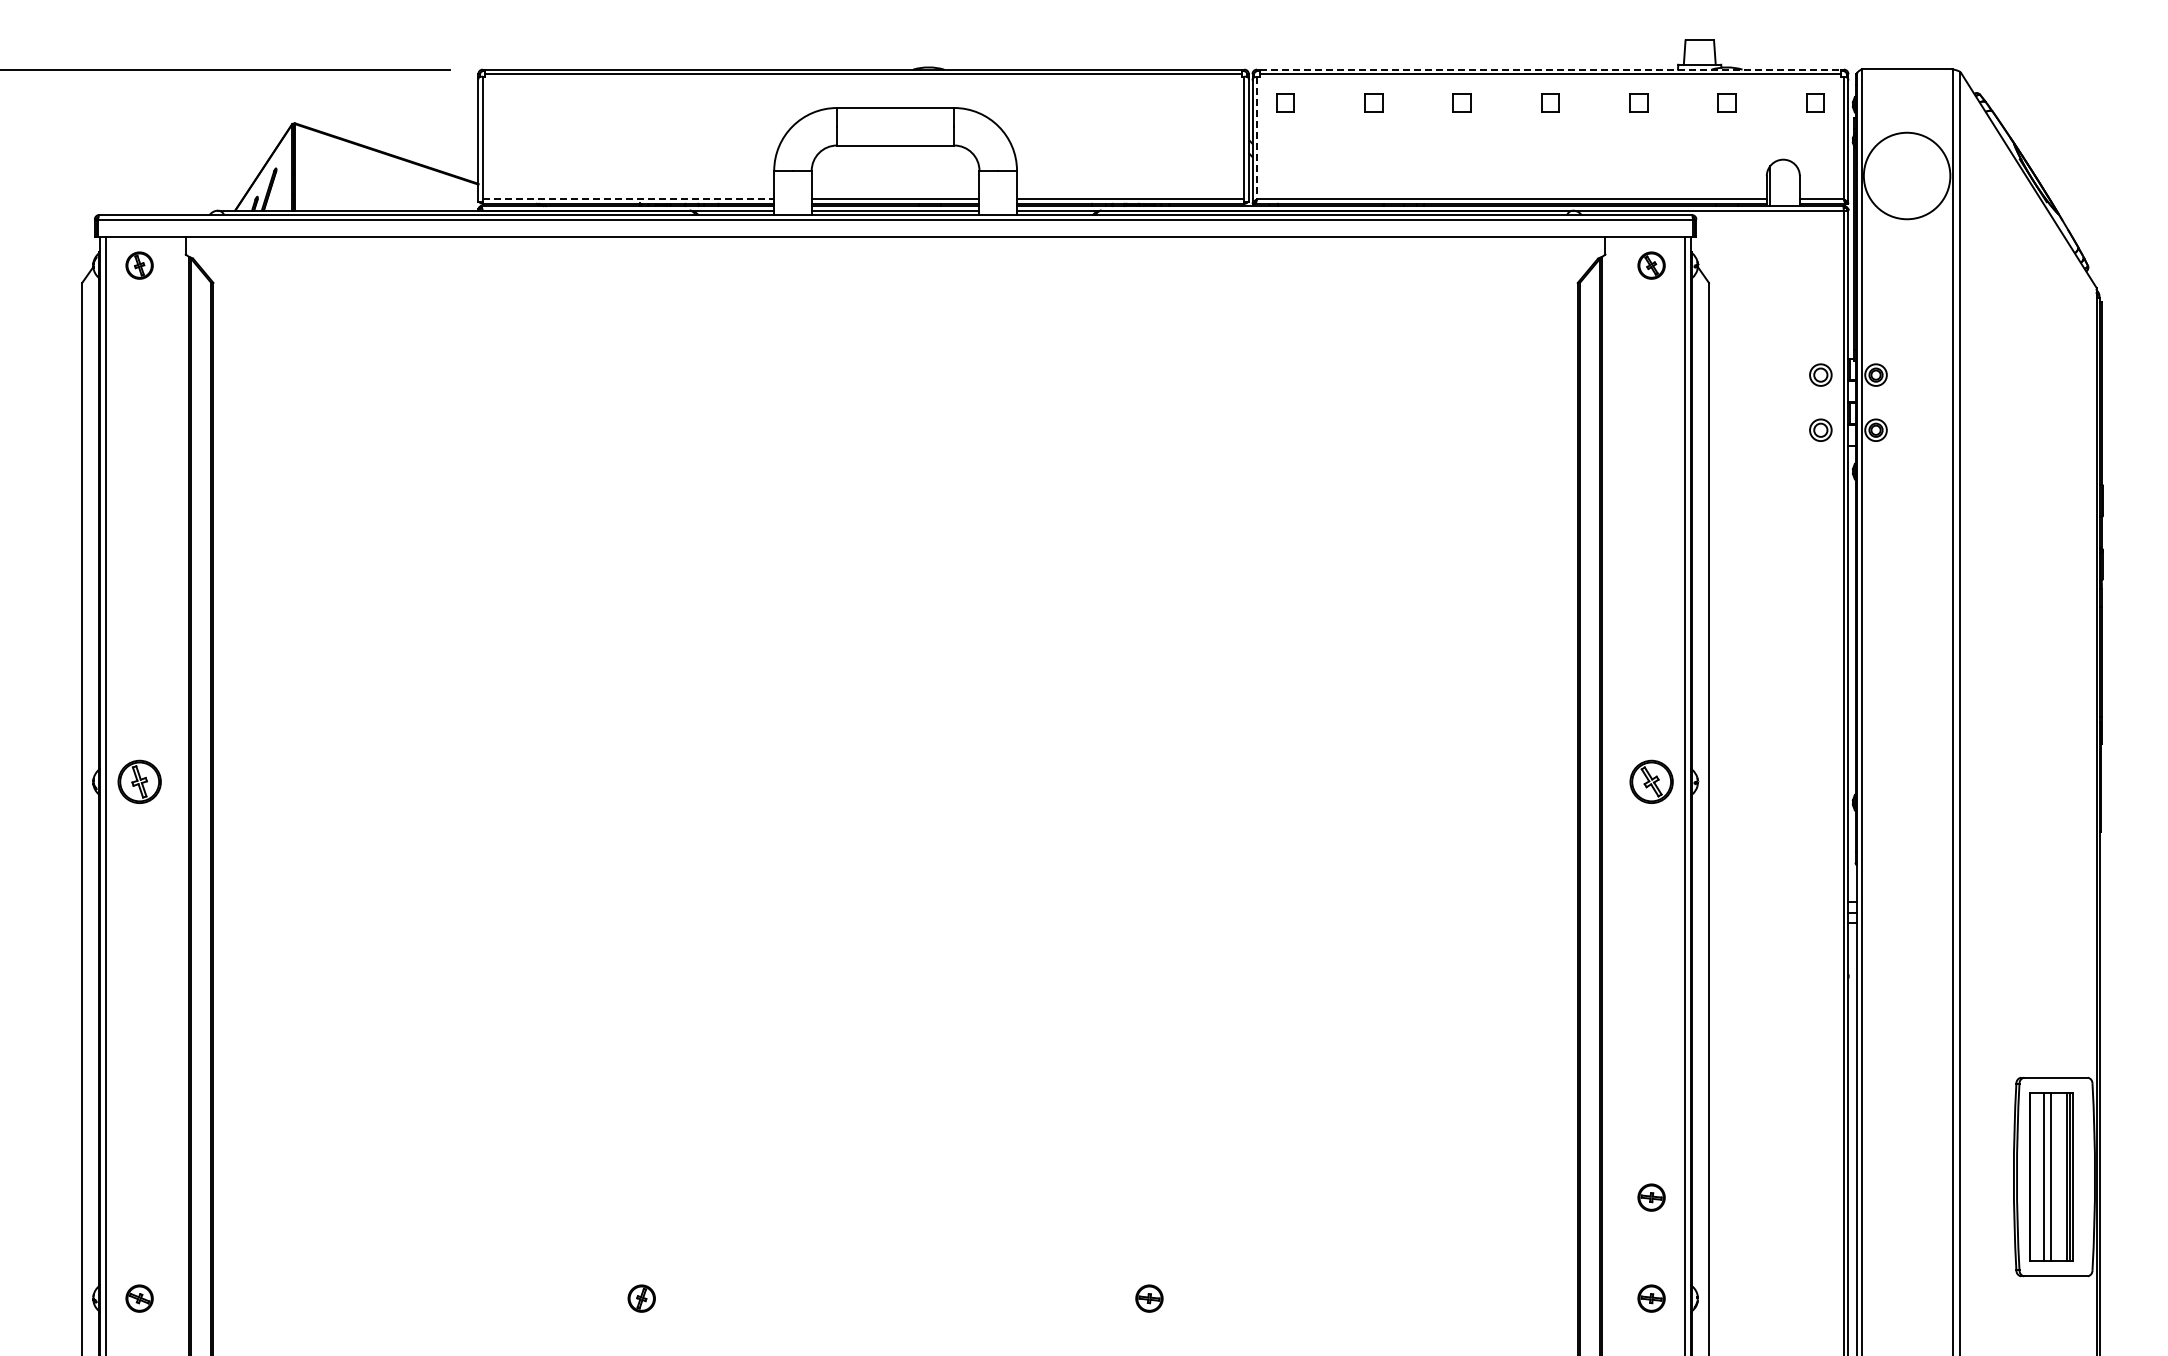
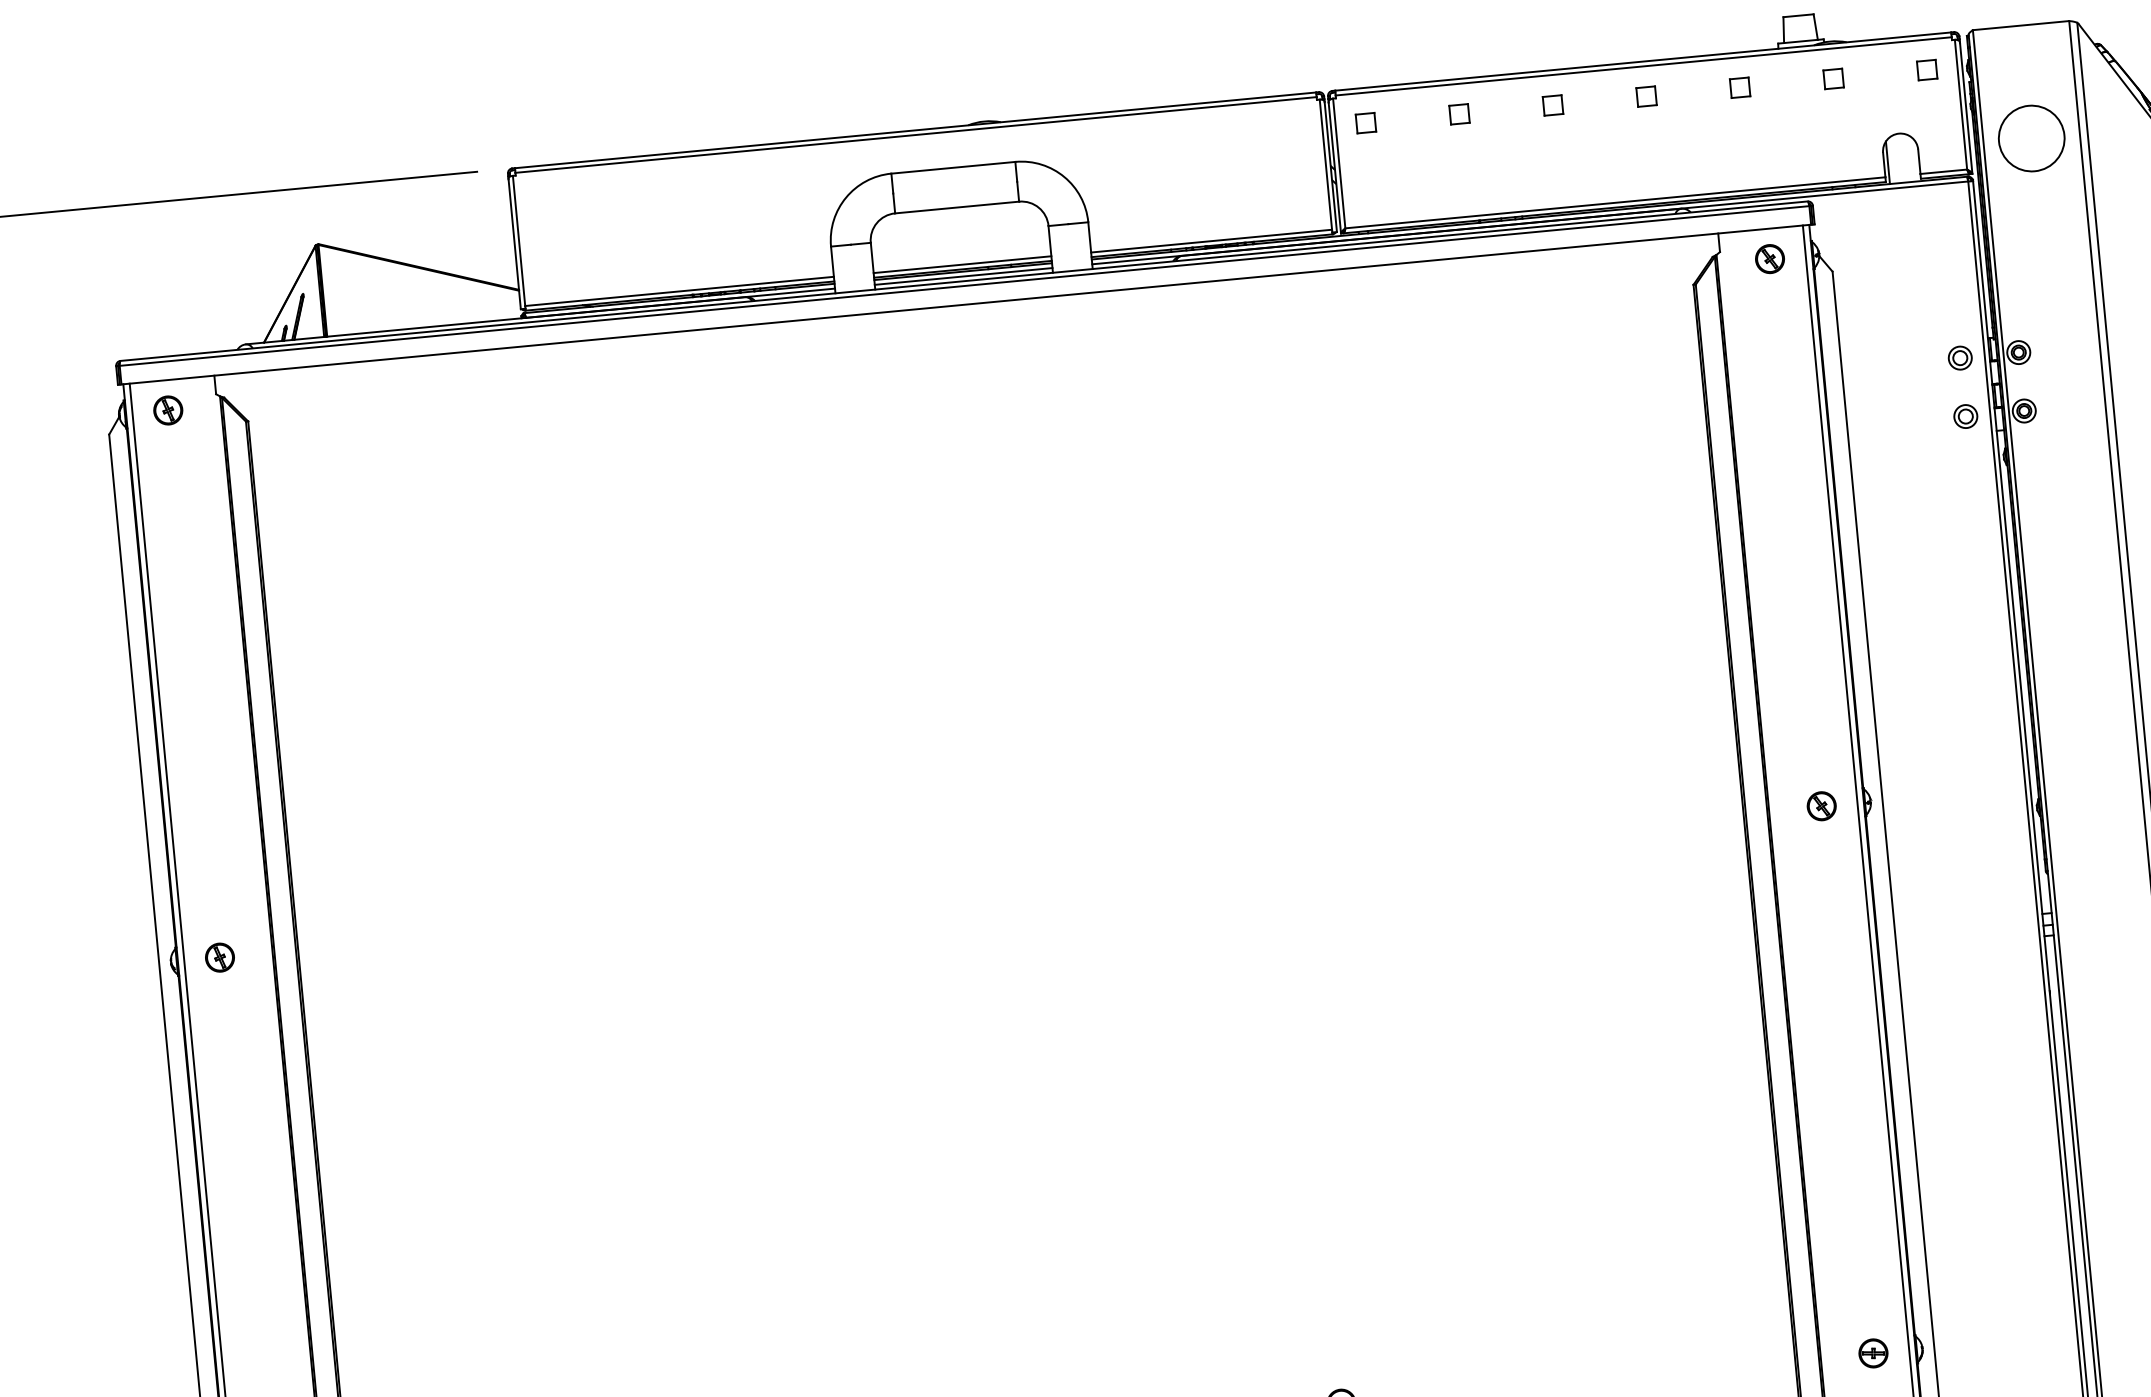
line: (1550, 69) -> (1643, 61), dashed -> solid
line: (1257, 138) -> (1339, 163), dashed -> solid
circle: (1906, 175) -> (2031, 138), size x0.71
line: (628, 199) -> (679, 291), dashed -> solid
part: (139, 782) -> (219, 958), size x0.62
part: (1651, 782) -> (1821, 806), size x0.62
part: (1651, 1197) -> (1863, 1246), removed

